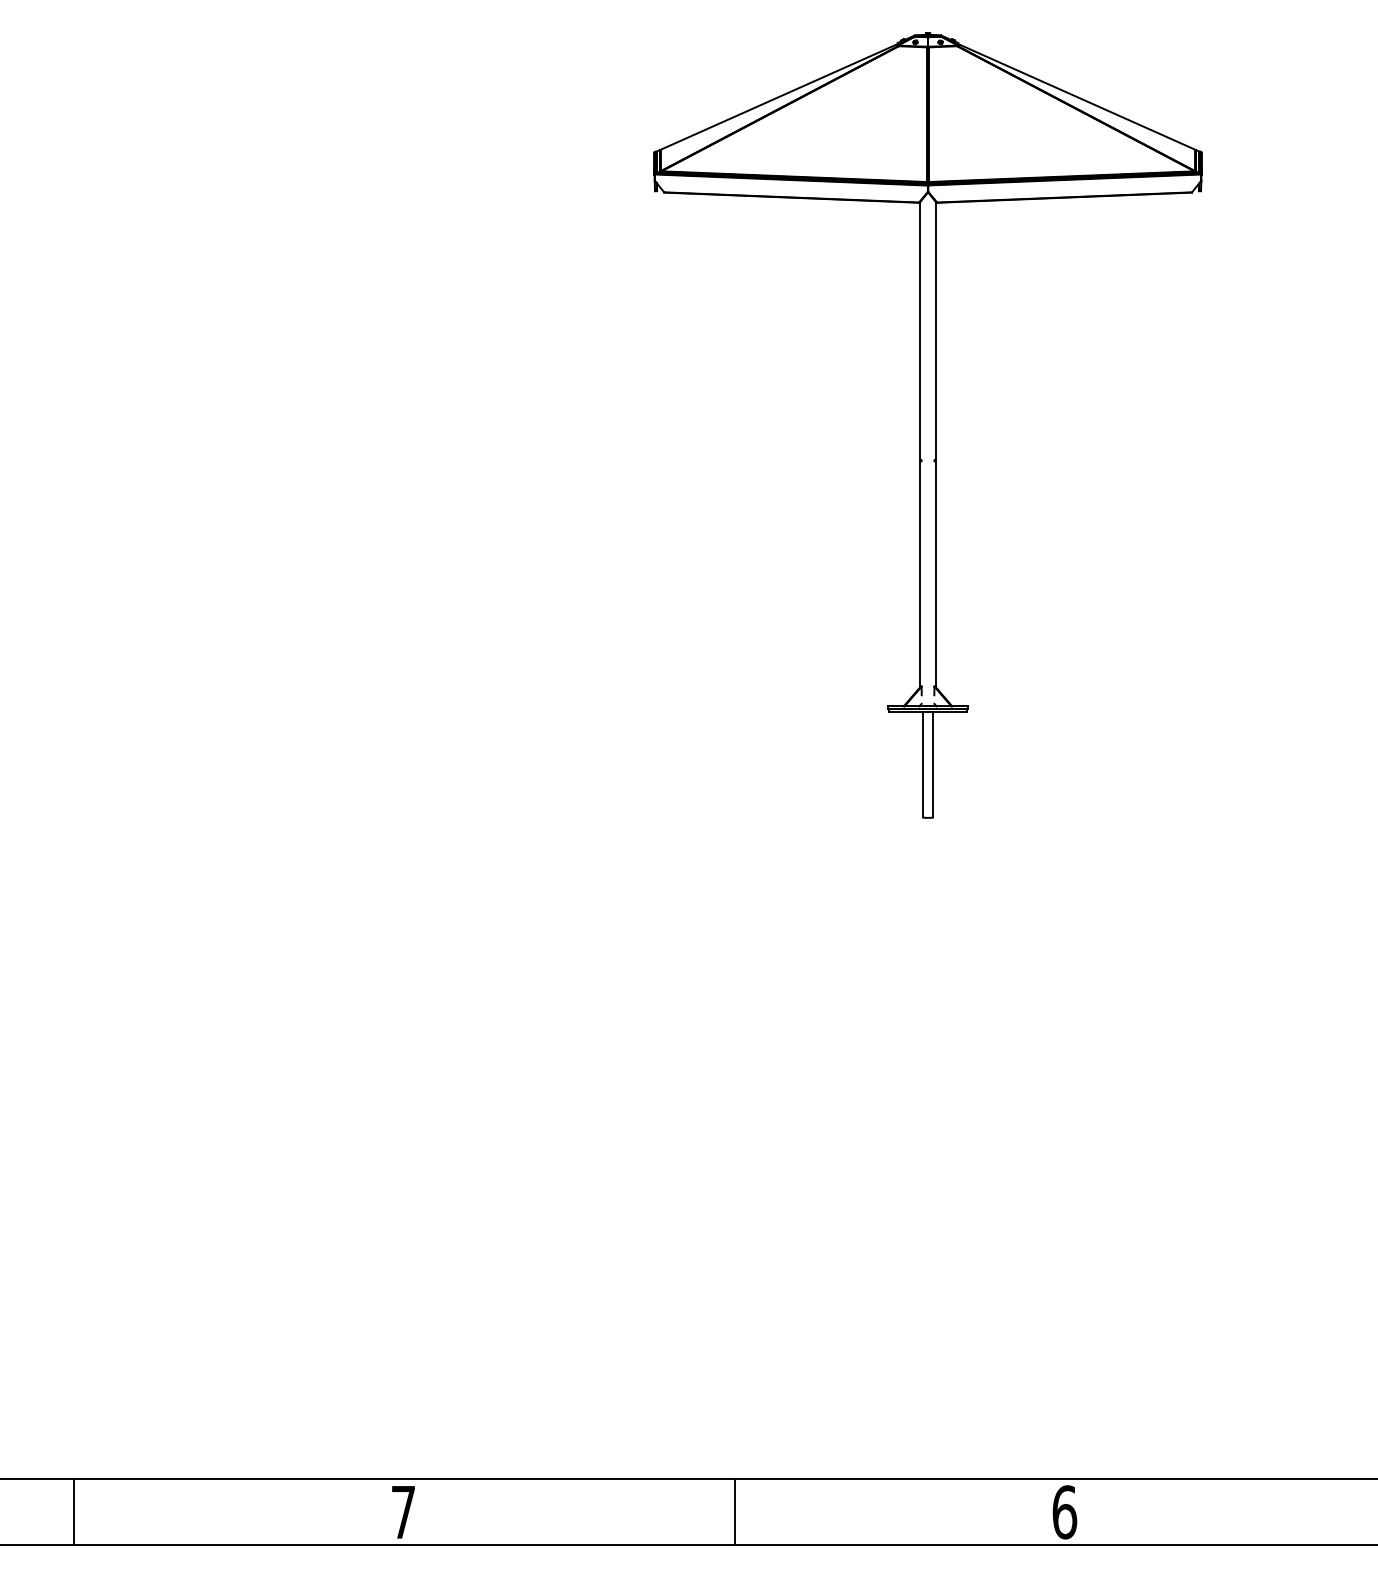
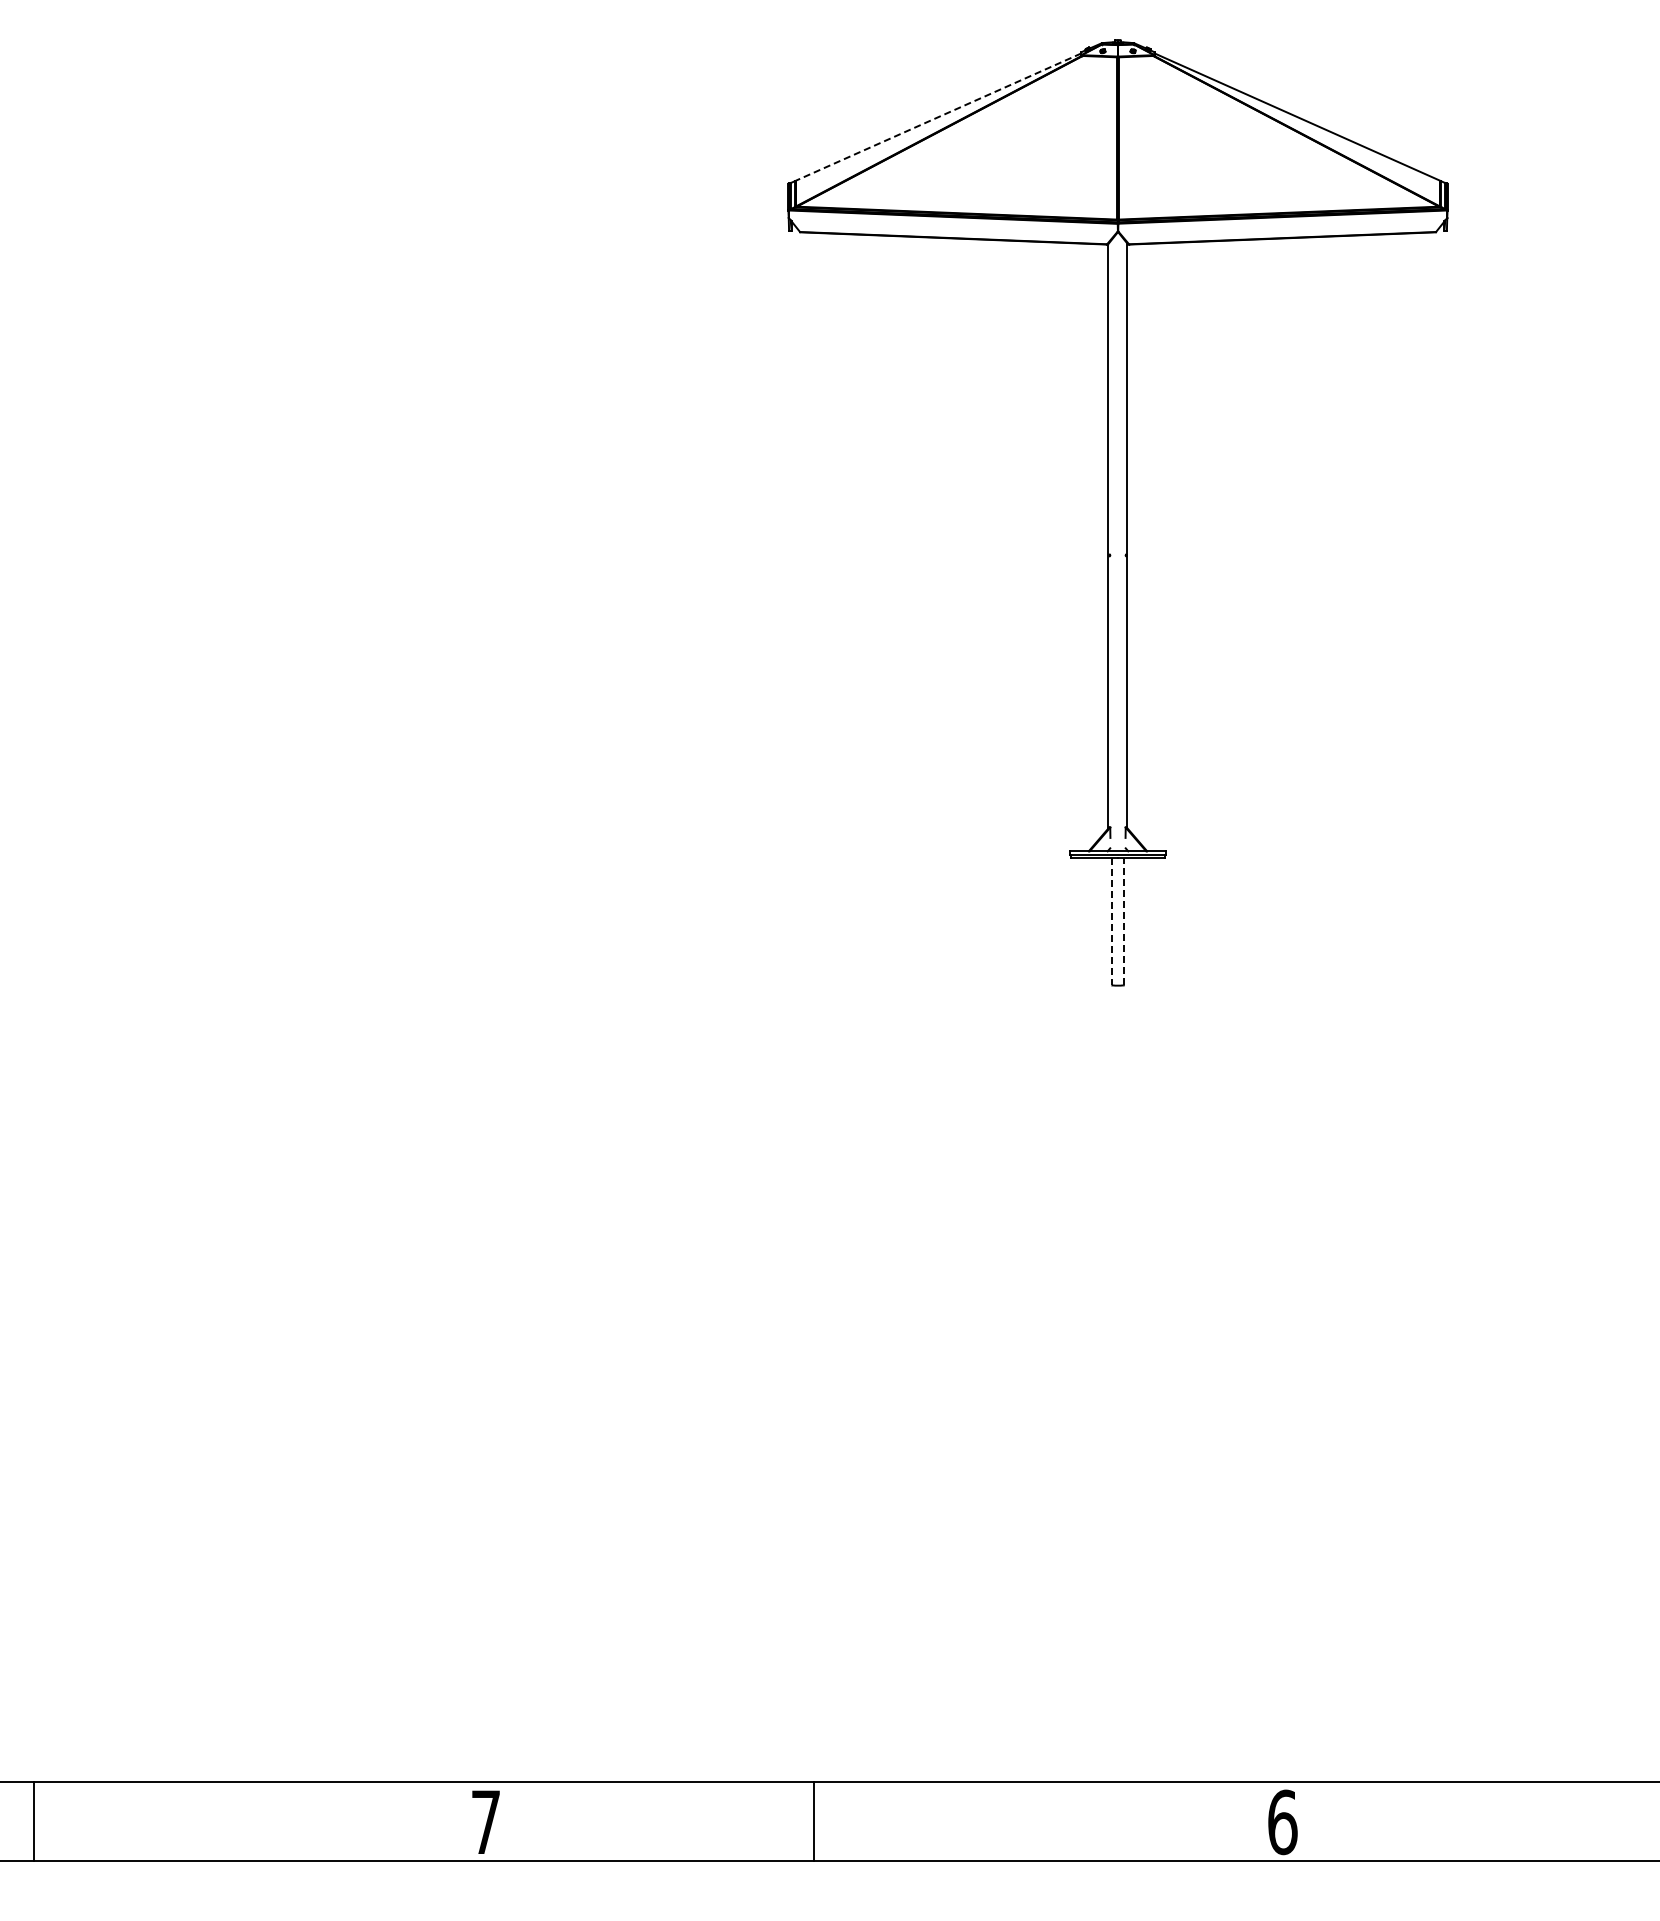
line: (779, 97) -> (938, 117), solid -> dashed
line: (922, 764) -> (1111, 921), solid -> dashed
line: (932, 764) -> (1123, 921), solid -> dashed
line: (73, 1511) -> (34, 1821), moved
line: (735, 1511) -> (814, 1821), moved

